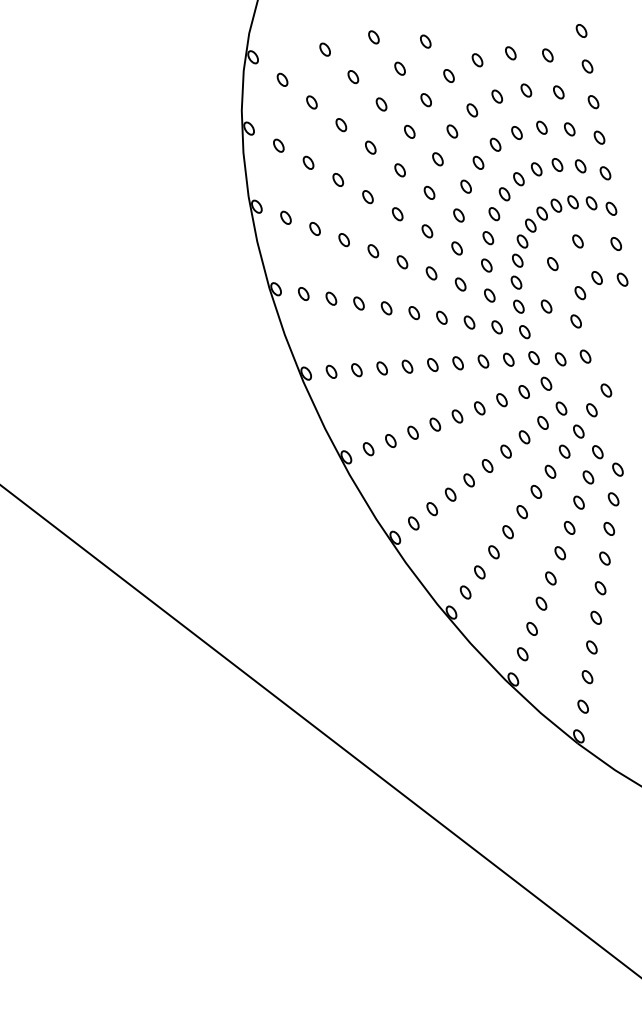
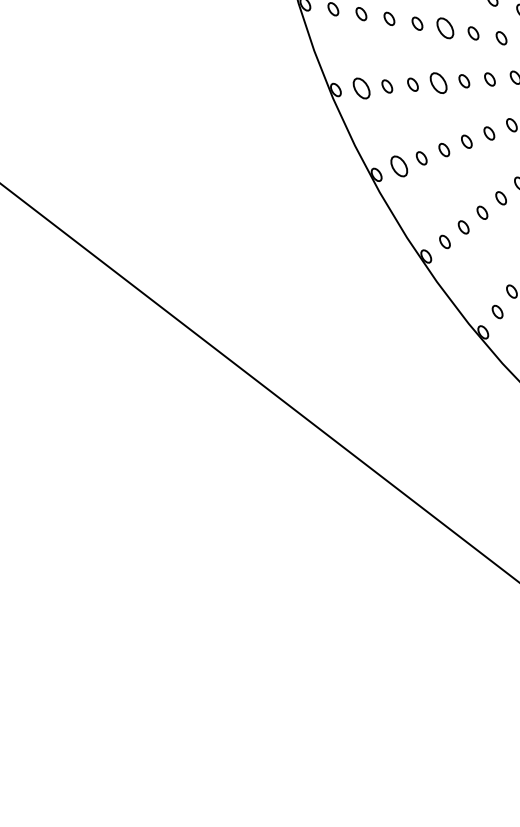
part: (414, 313) -> (445, 29), size x1.6
part: (407, 366) -> (438, 82), size x1.6
part: (331, 371) -> (361, 87), size x1.6
part: (368, 449) -> (399, 166), size x1.6

